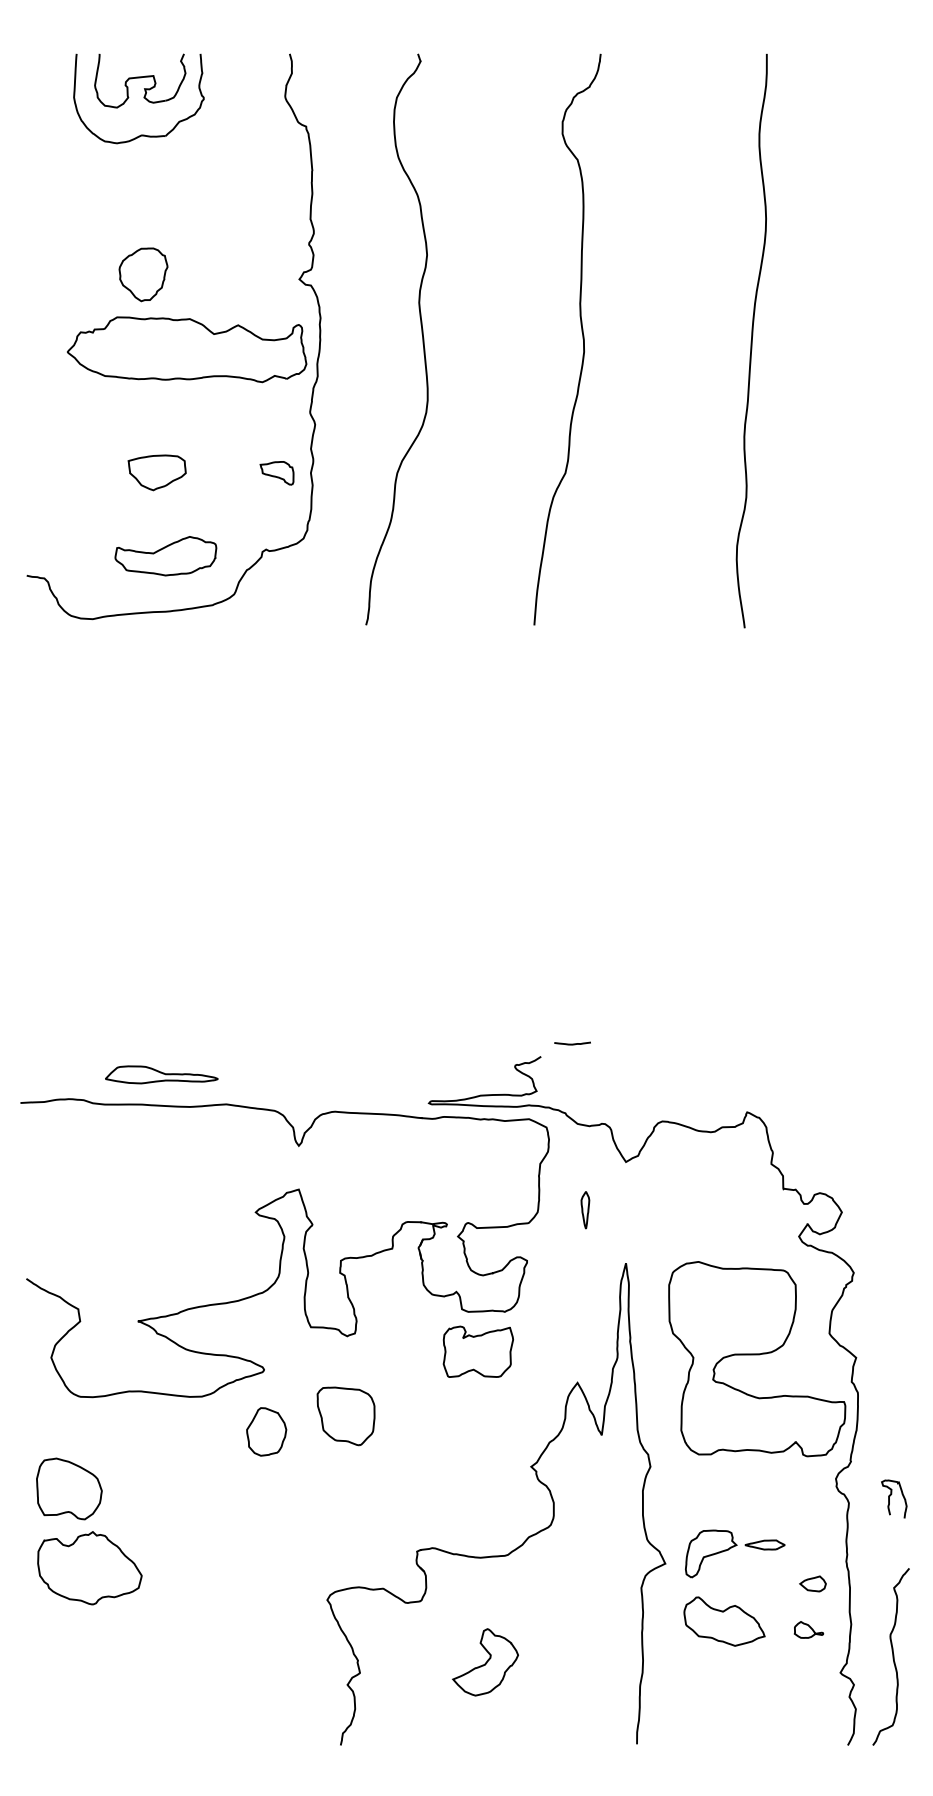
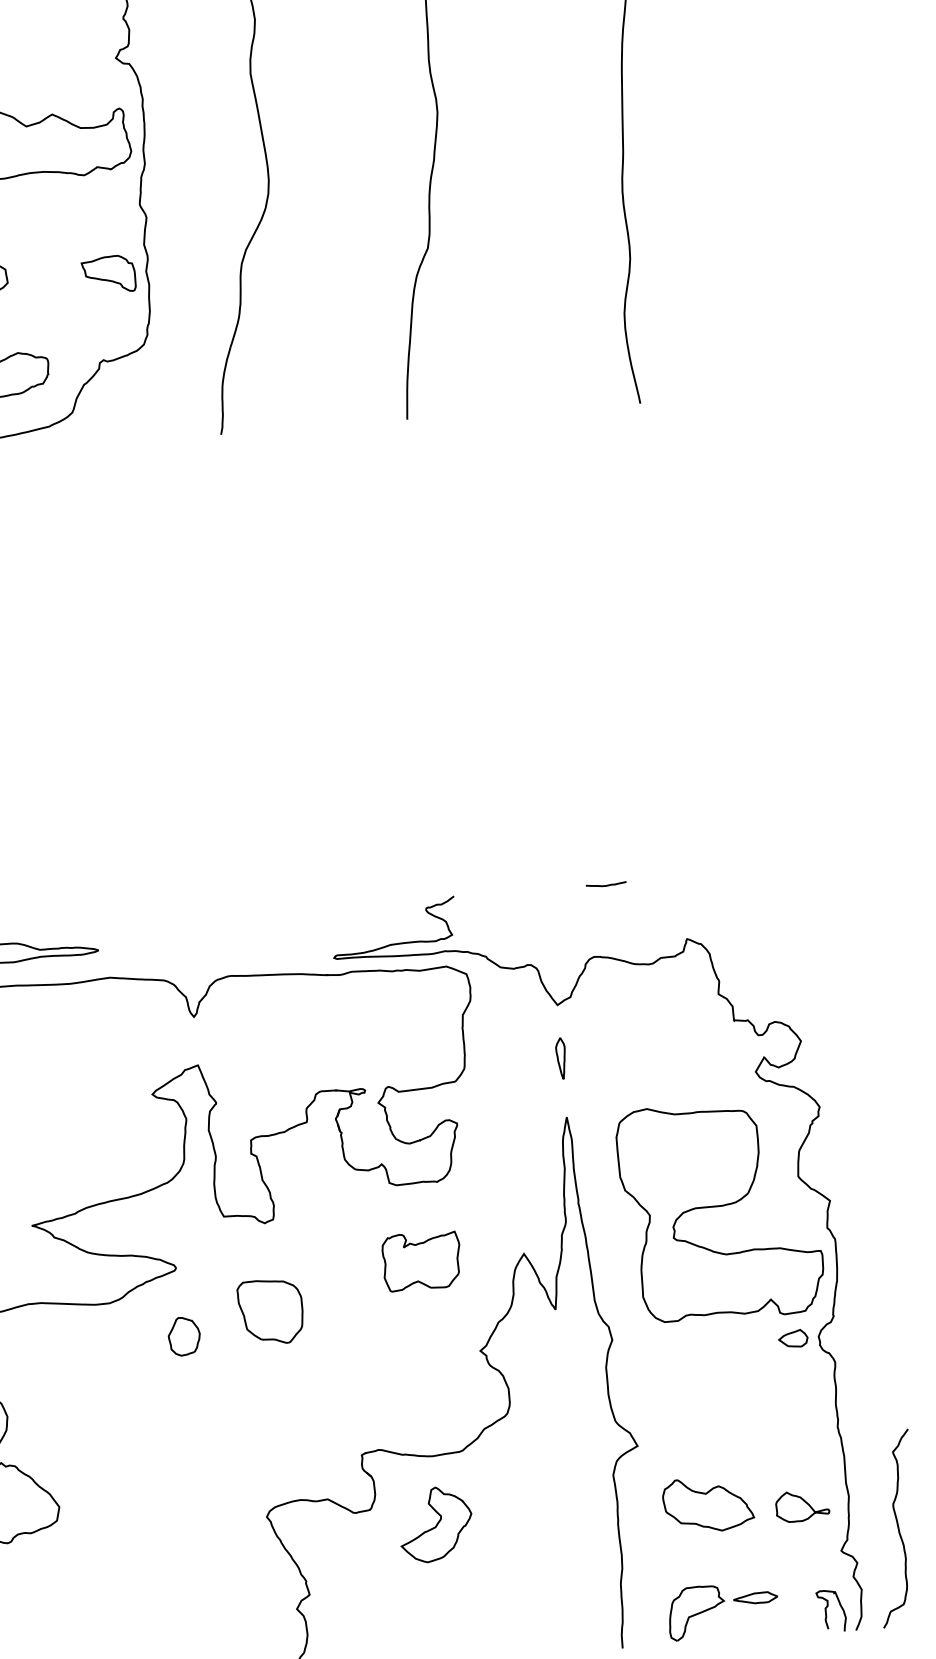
part: (276, 473) -> (108, 275), size x1.43
curve: (572, 1043) -> (606, 884), moved
part: (585, 1210) -> (561, 1058), moved
part: (477, 1351) -> (420, 1260), moved
part: (266, 1431) -> (184, 1336), size x0.71
curve: (891, 1495) -> (828, 1607), moved
part: (733, 1547) -> (720, 1603), moved
part: (812, 1583) -> (792, 1338), moved
part: (808, 1629) -> (801, 1505), size x1.67
part: (485, 1662) -> (435, 1524), moved

